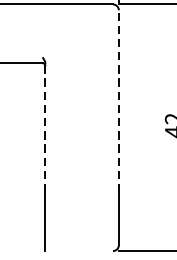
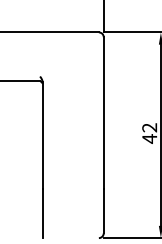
line: (118, 101) -> (103, 113), dashed -> solid
line: (45, 128) -> (42, 135), dashed -> solid

